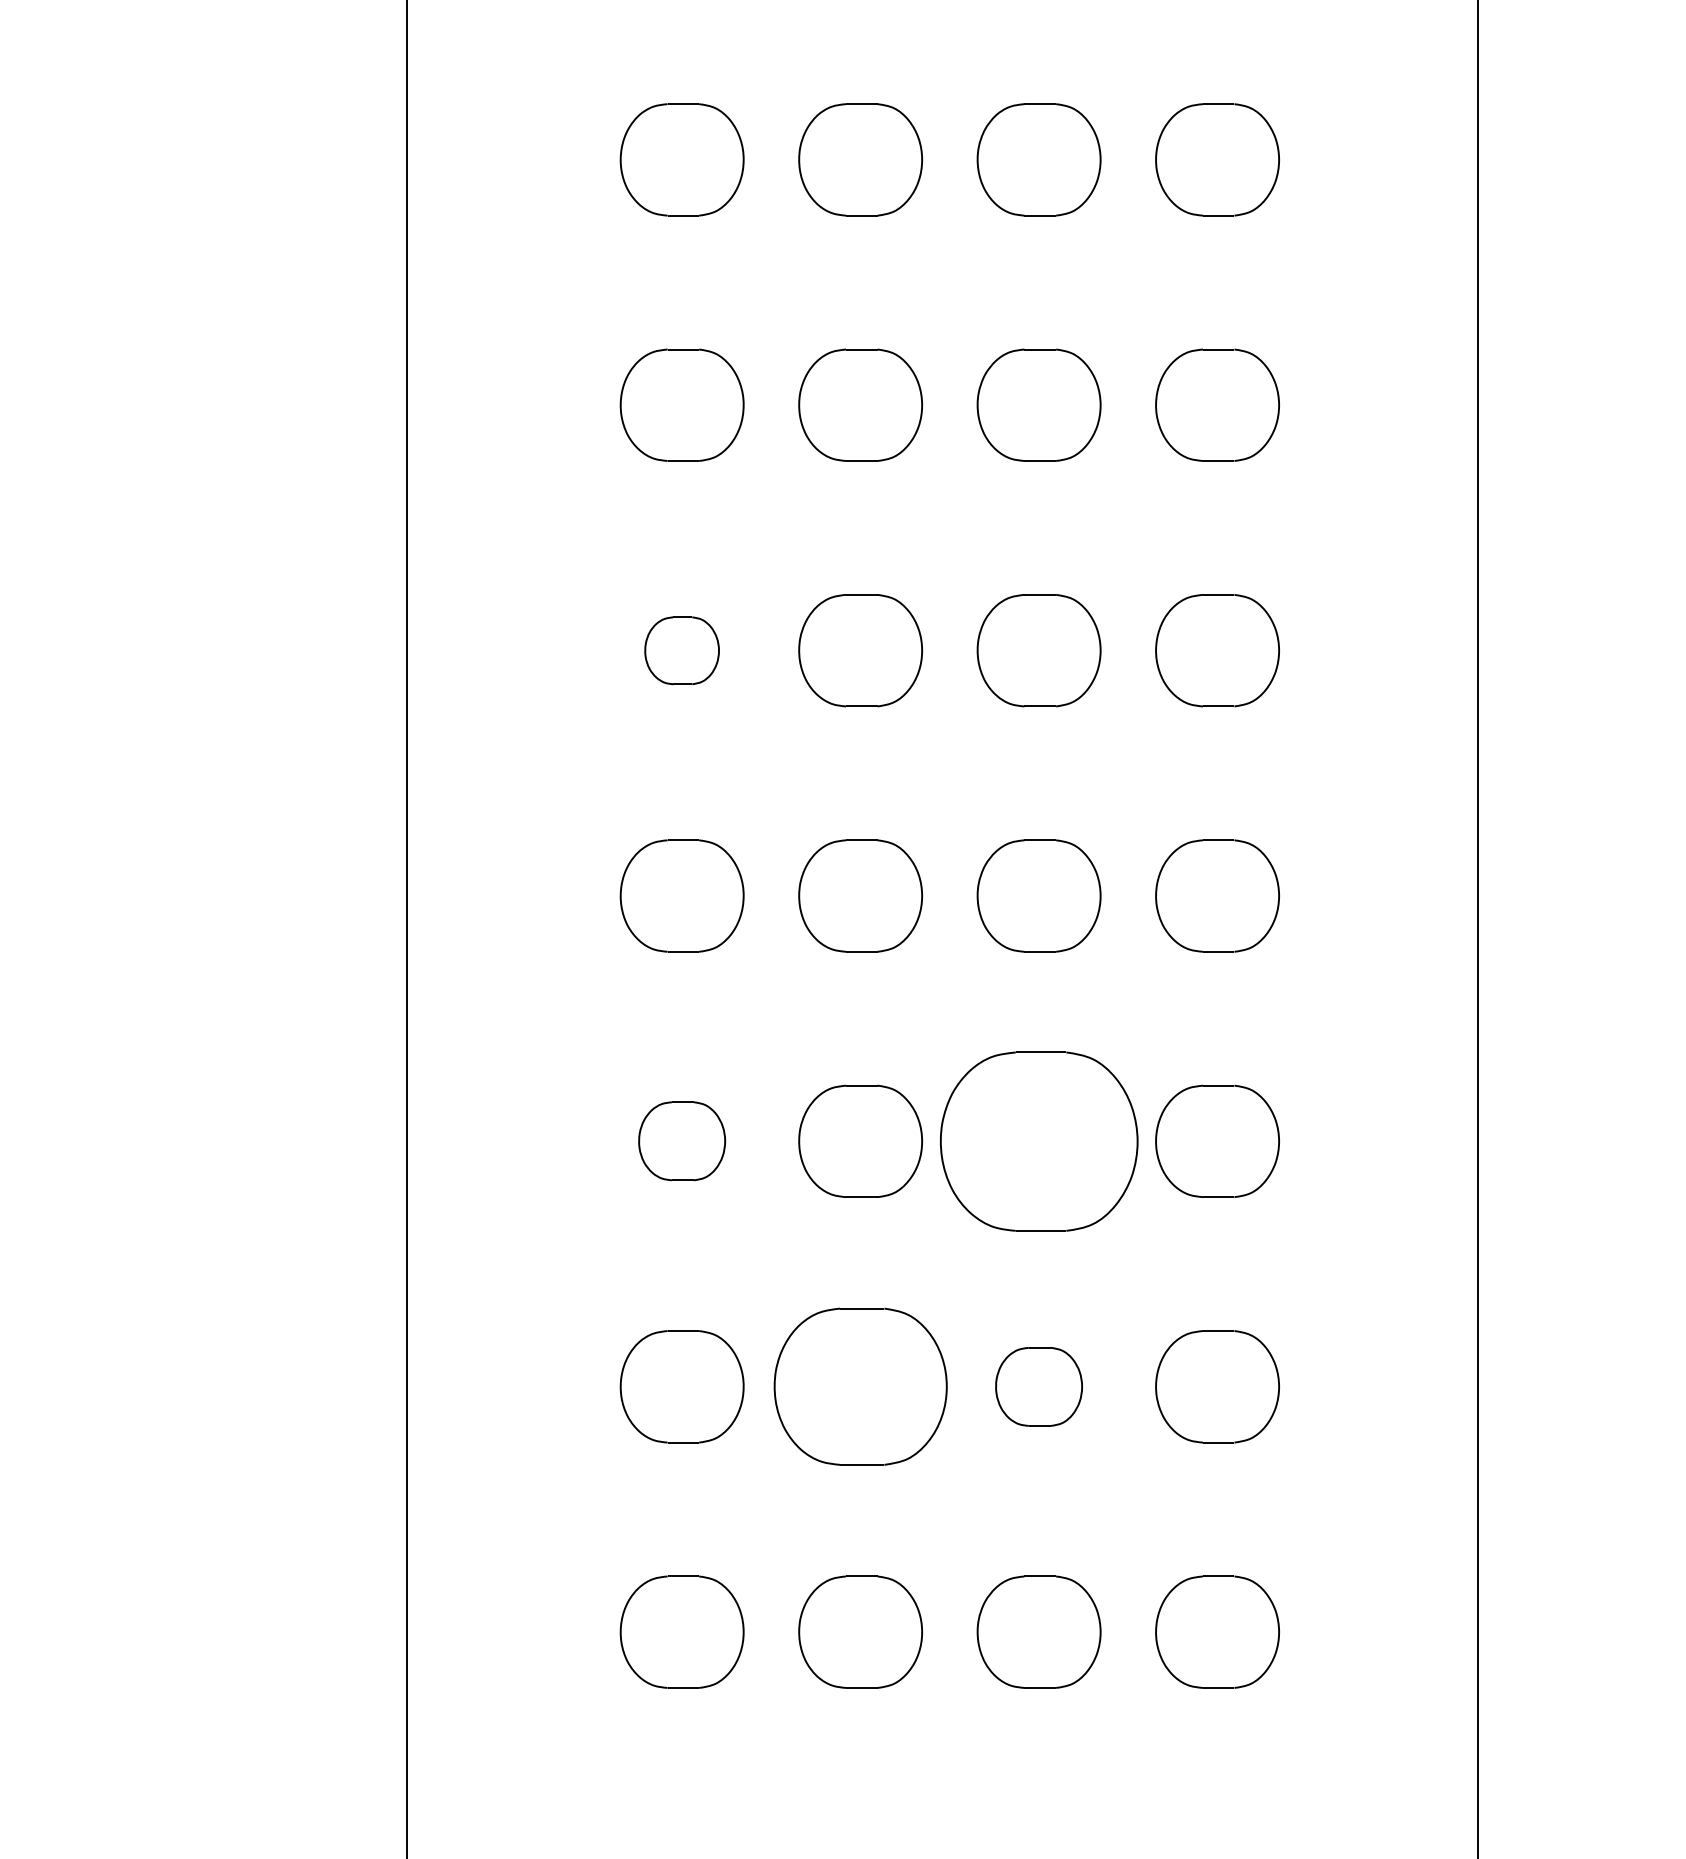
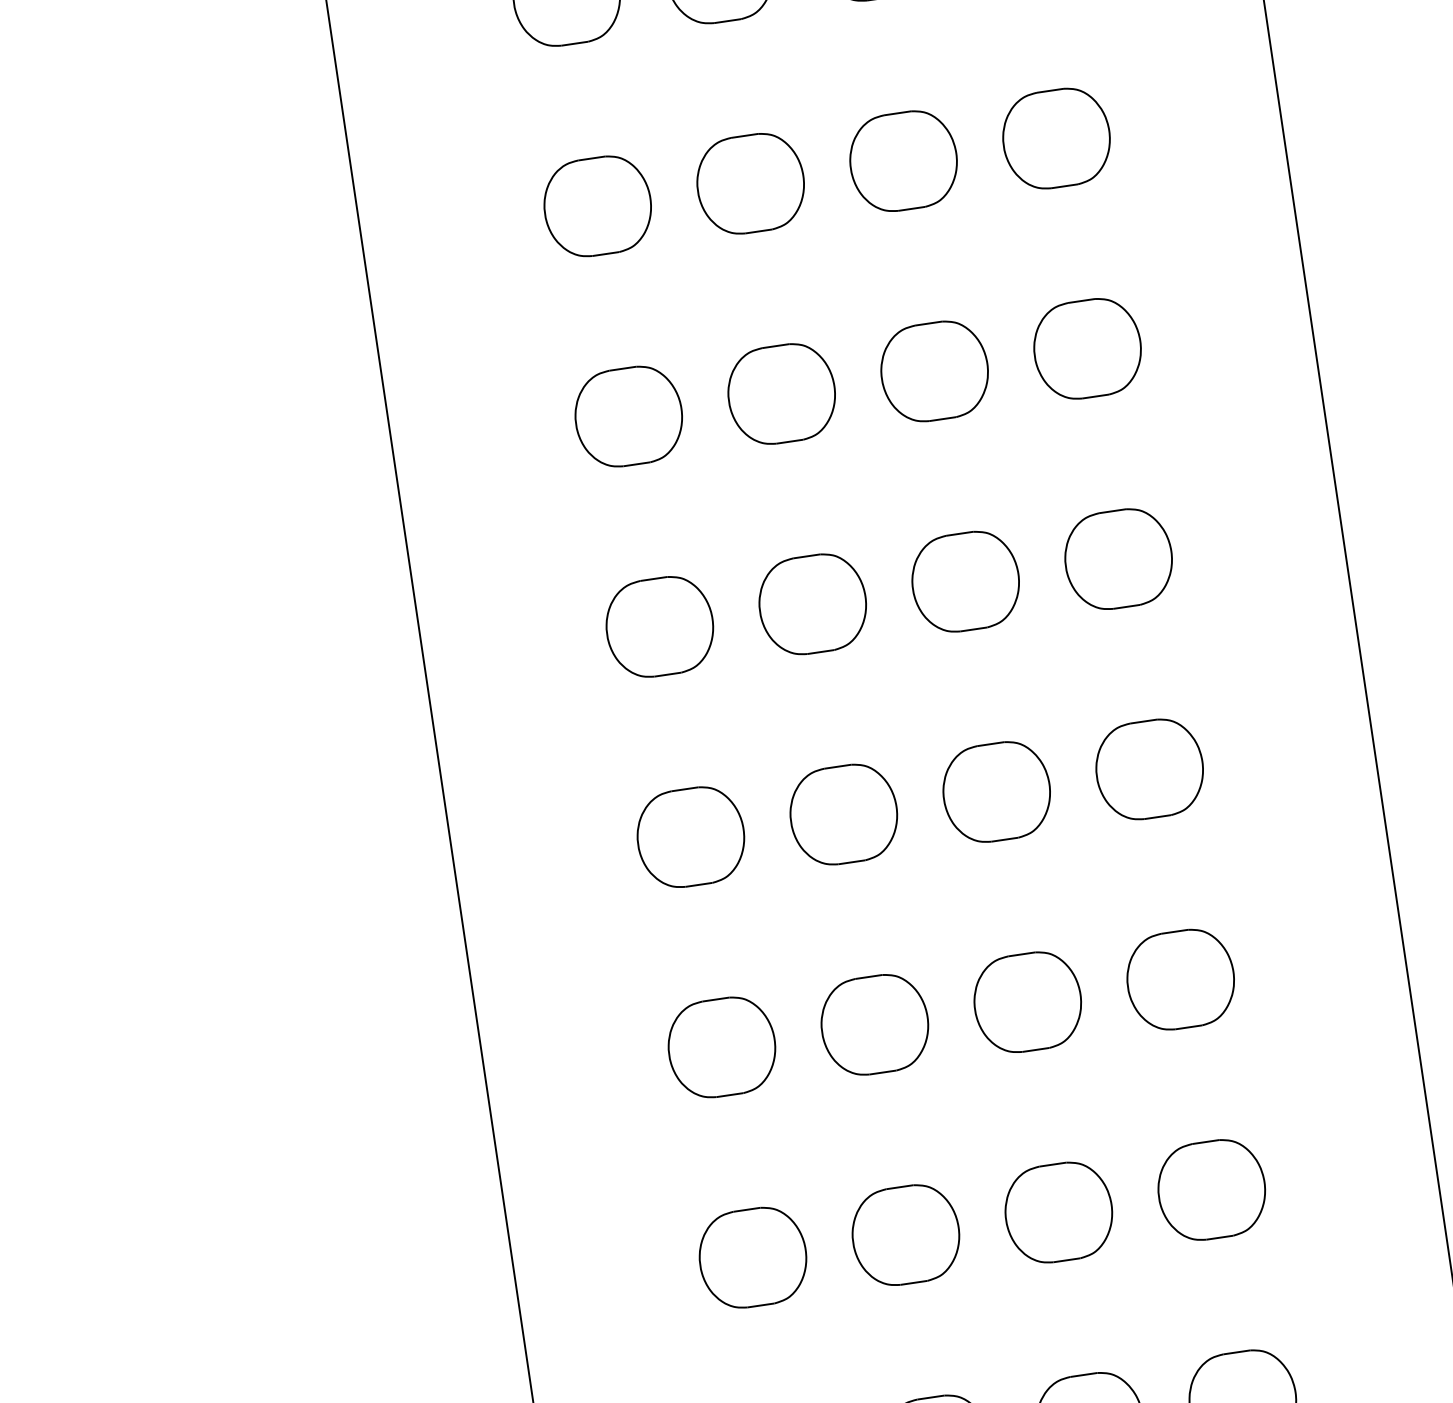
part: (681, 650) -> (659, 626), size x1.67
part: (681, 1140) -> (721, 1046), size x1.43
part: (1038, 1140) -> (1027, 1001), size x0.62
part: (860, 1386) -> (905, 1234), size x0.71
part: (1038, 1386) -> (1058, 1212), size x1.43

